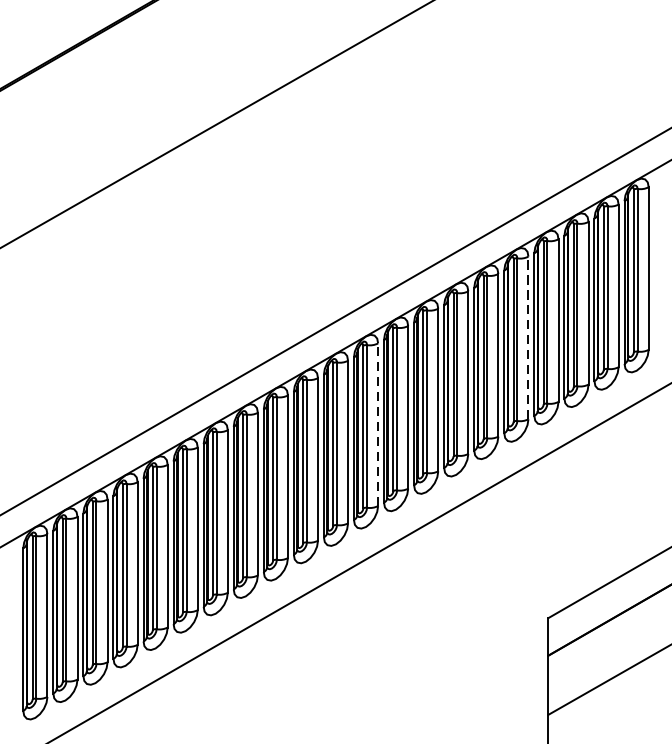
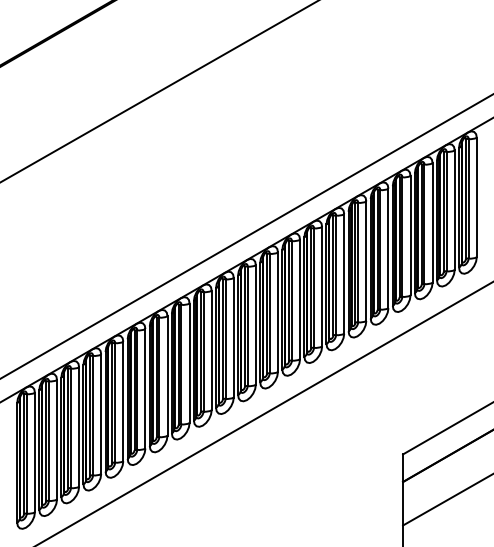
line: (528, 337) -> (388, 248), dashed -> solid
line: (377, 425) -> (277, 312), dashed -> solid

